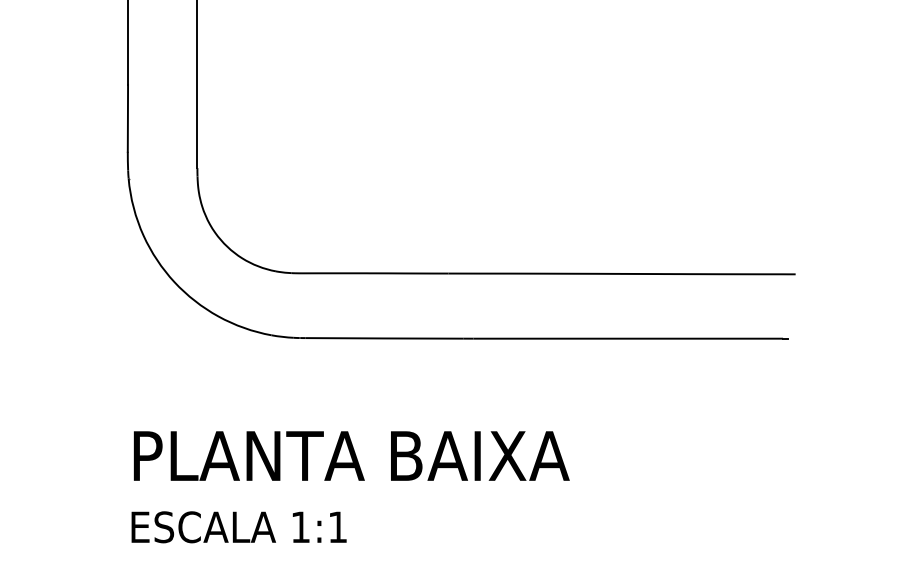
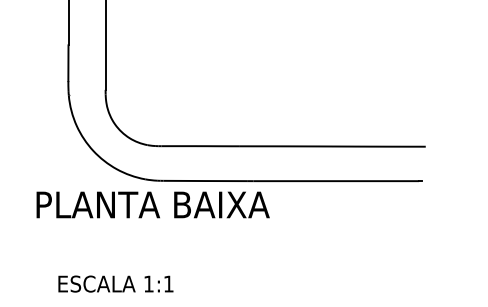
text: (350, 455) -> (152, 204), moved
text: (238, 526) -> (115, 283), moved

